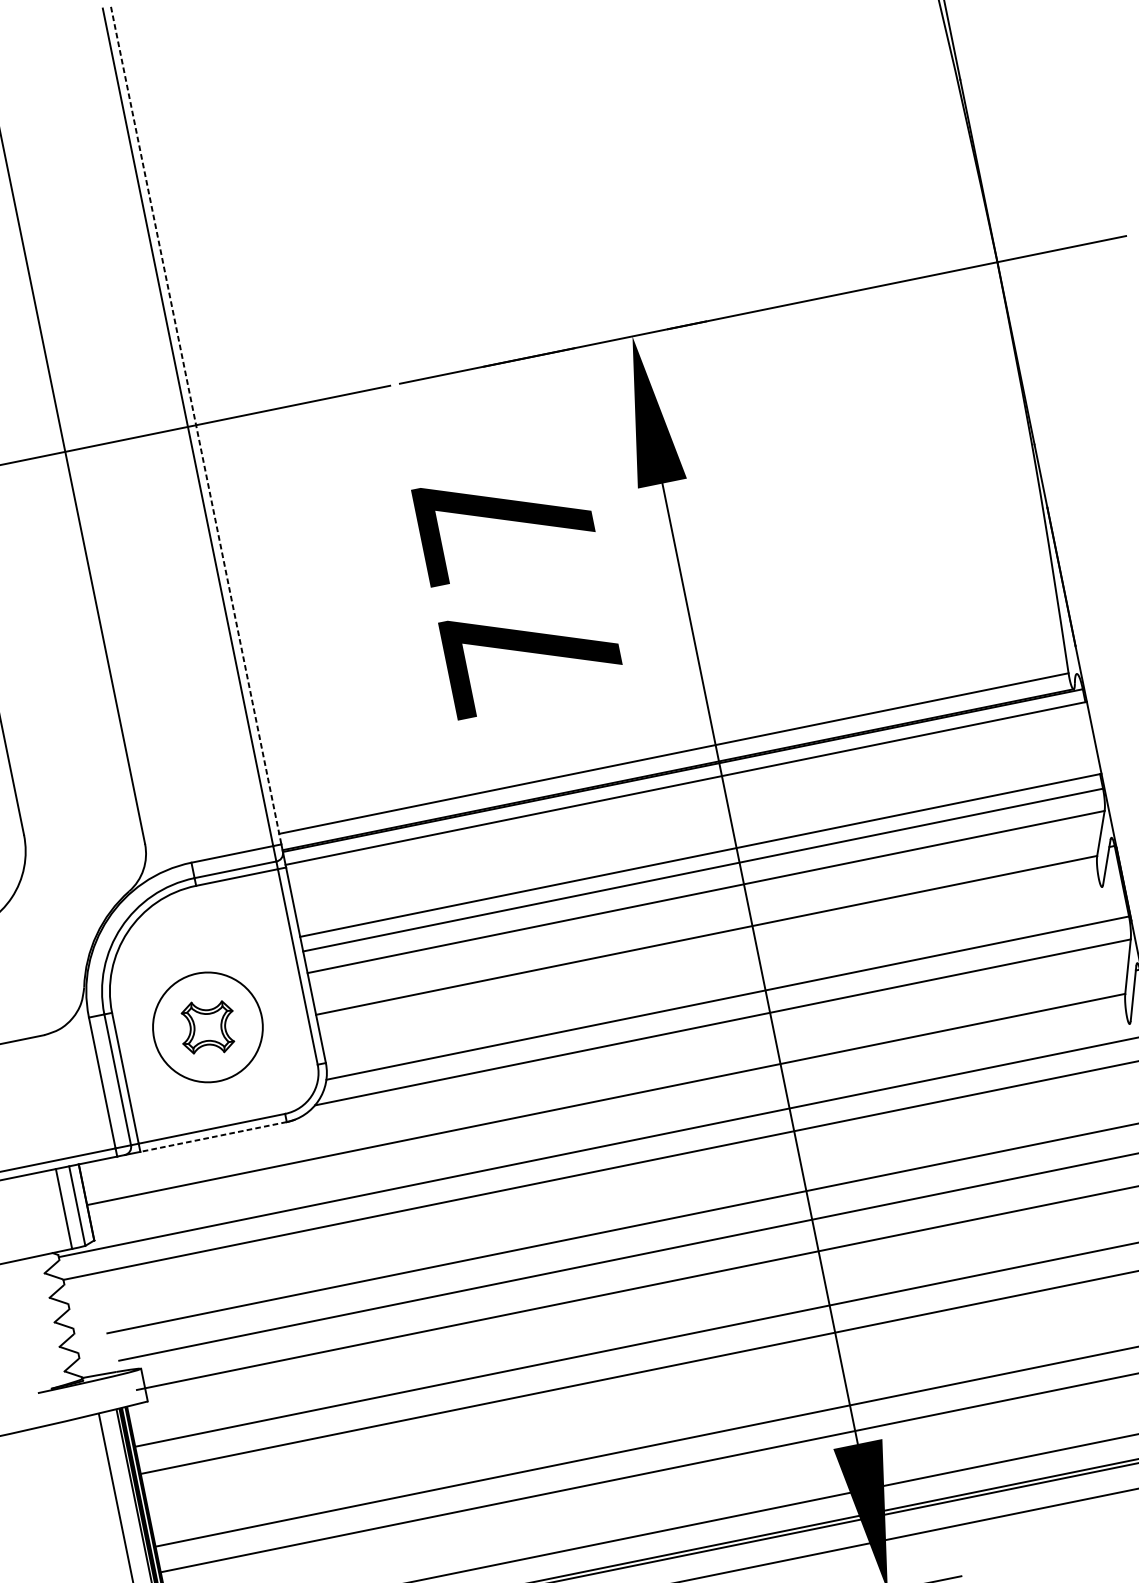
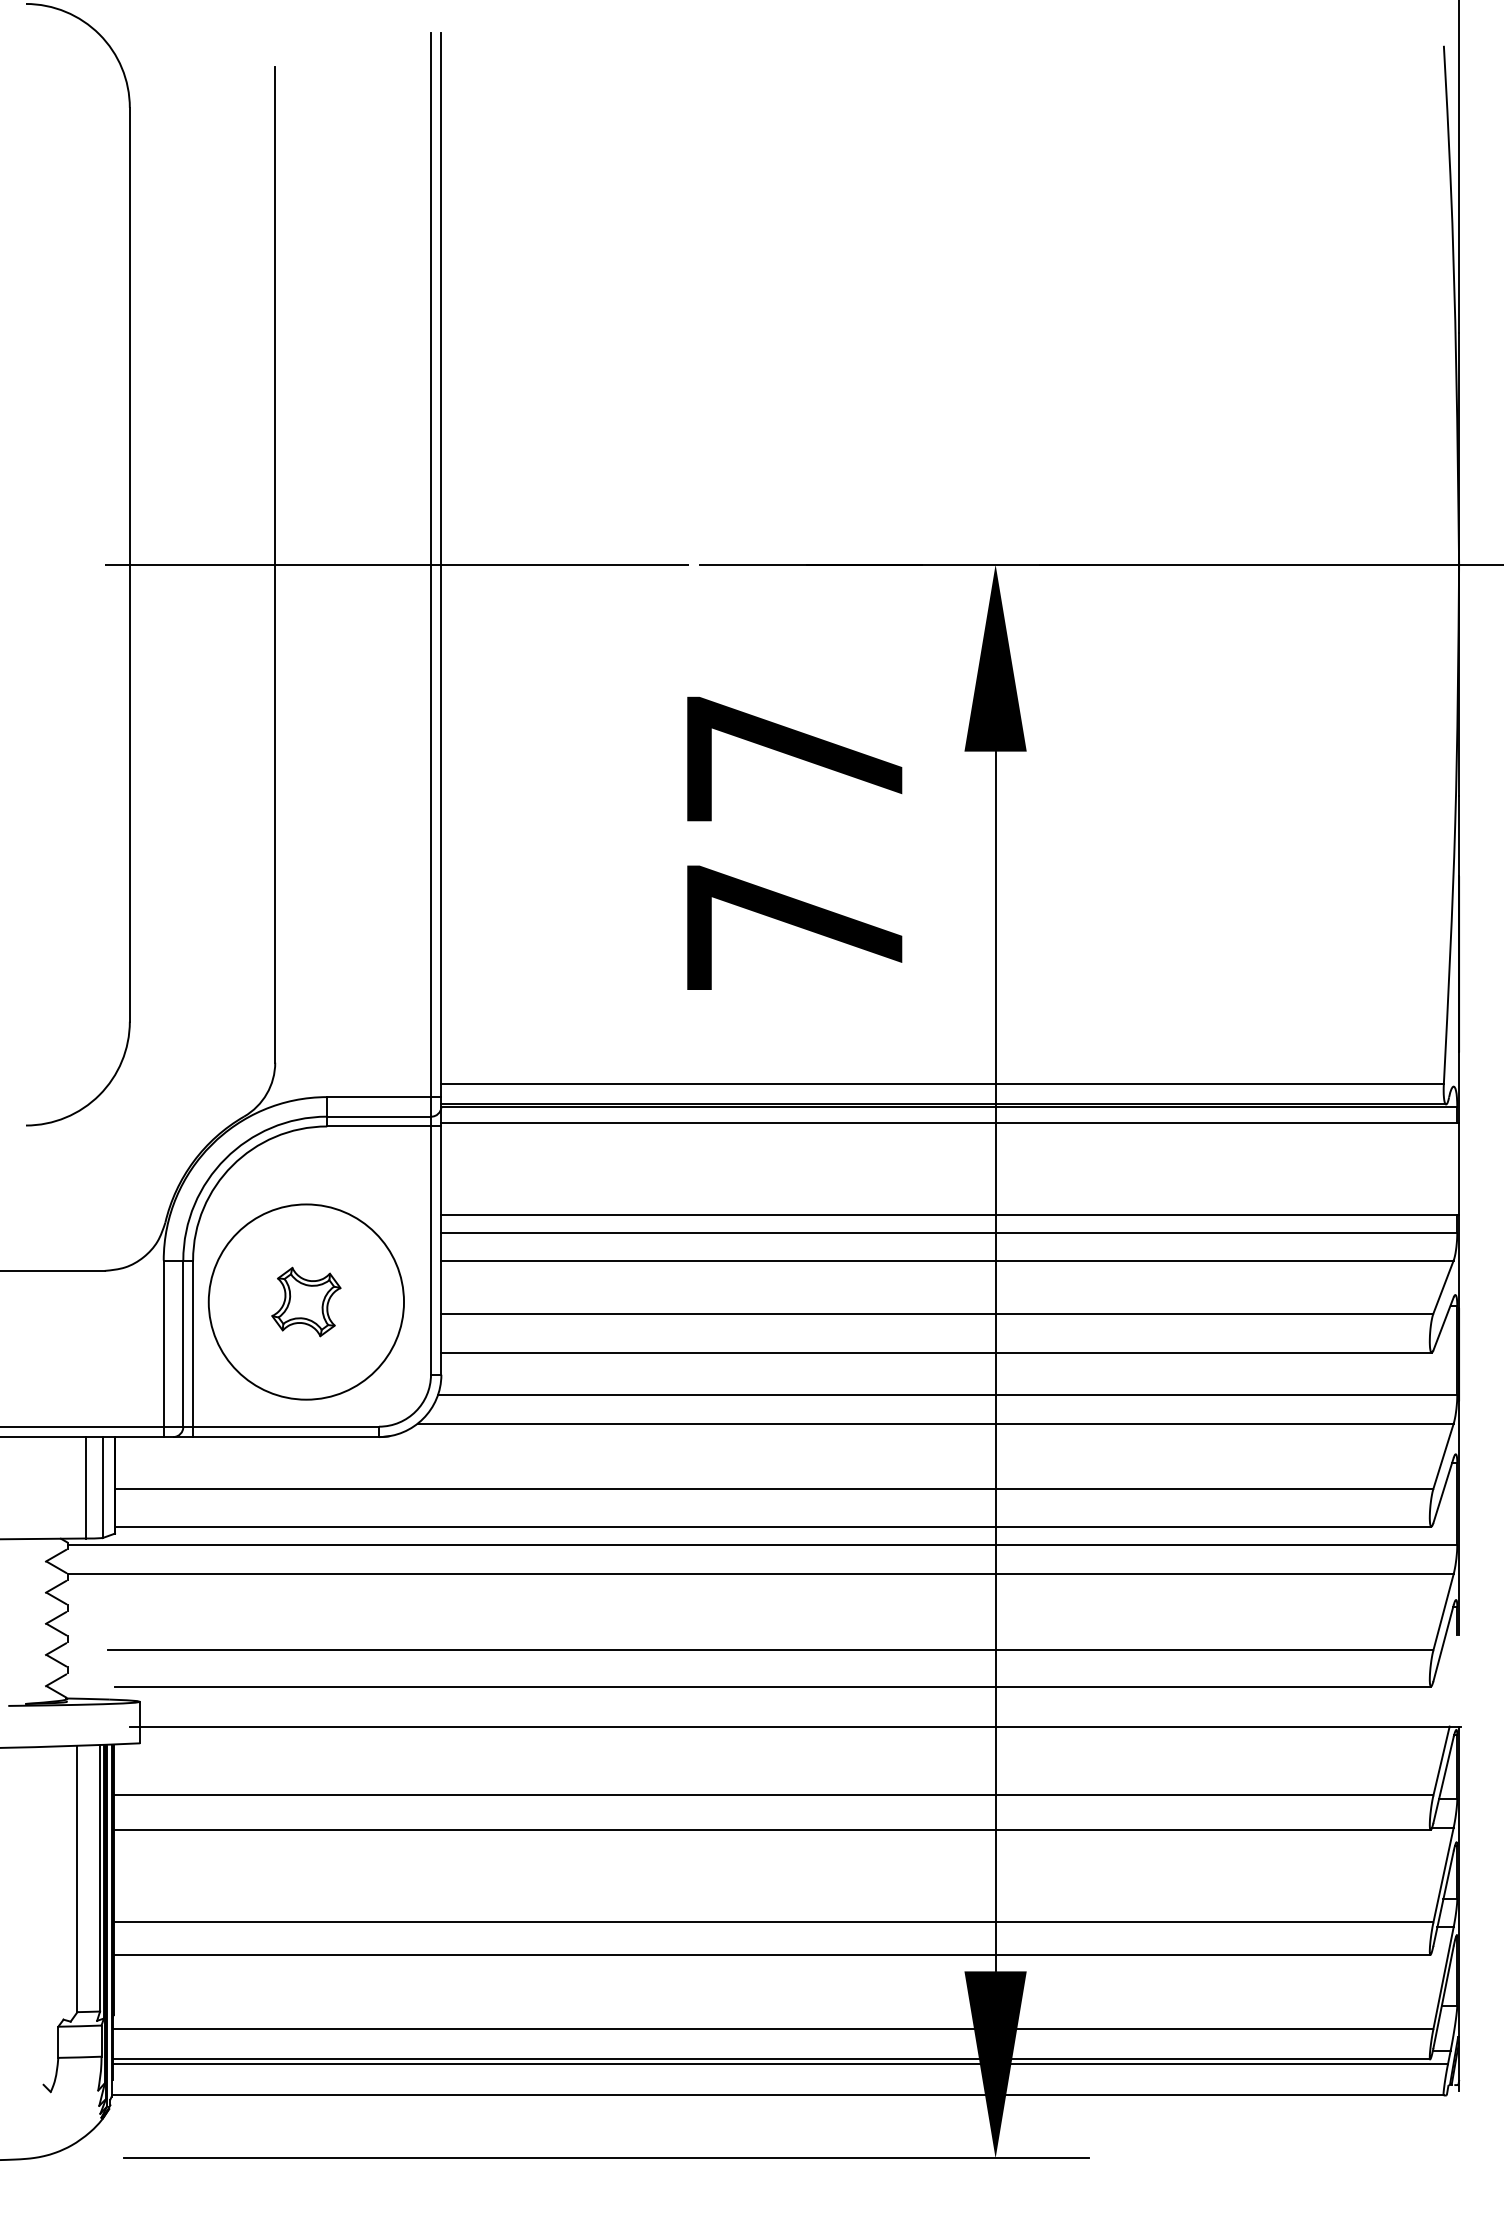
line: (196, 425) -> (441, 565), dashed -> solid
line: (712, 966) -> (936, 1352), added
circle: (207, 1026) -> (306, 1301), size x1.43
line: (610, 1129) -> (772, 1526), added
line: (213, 1137) -> (286, 1437), dashed -> solid

